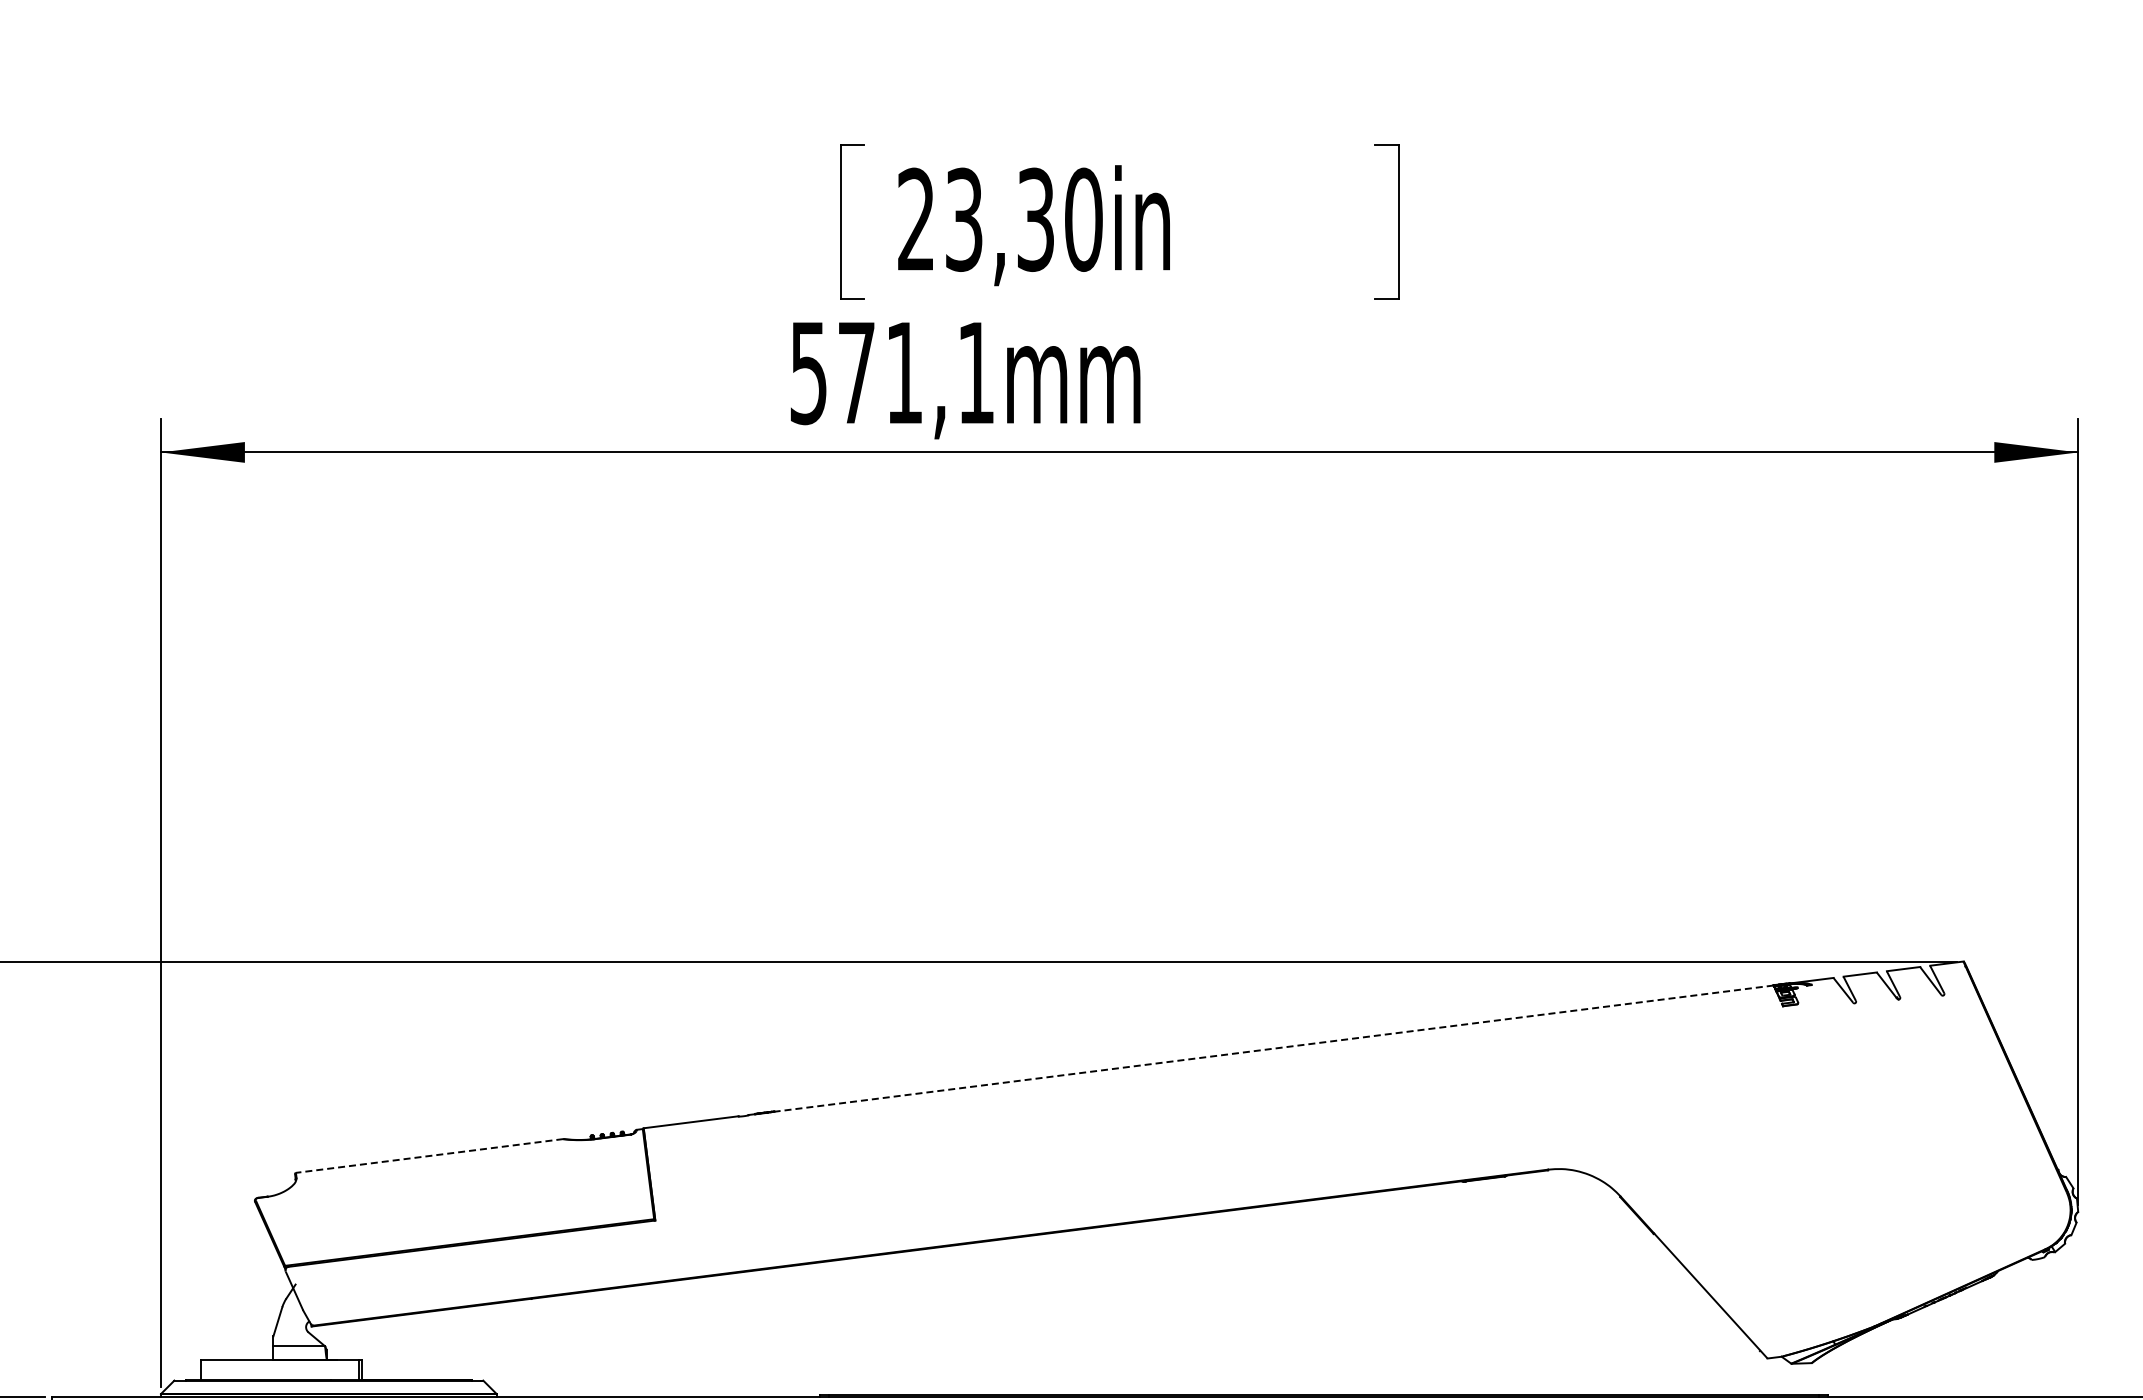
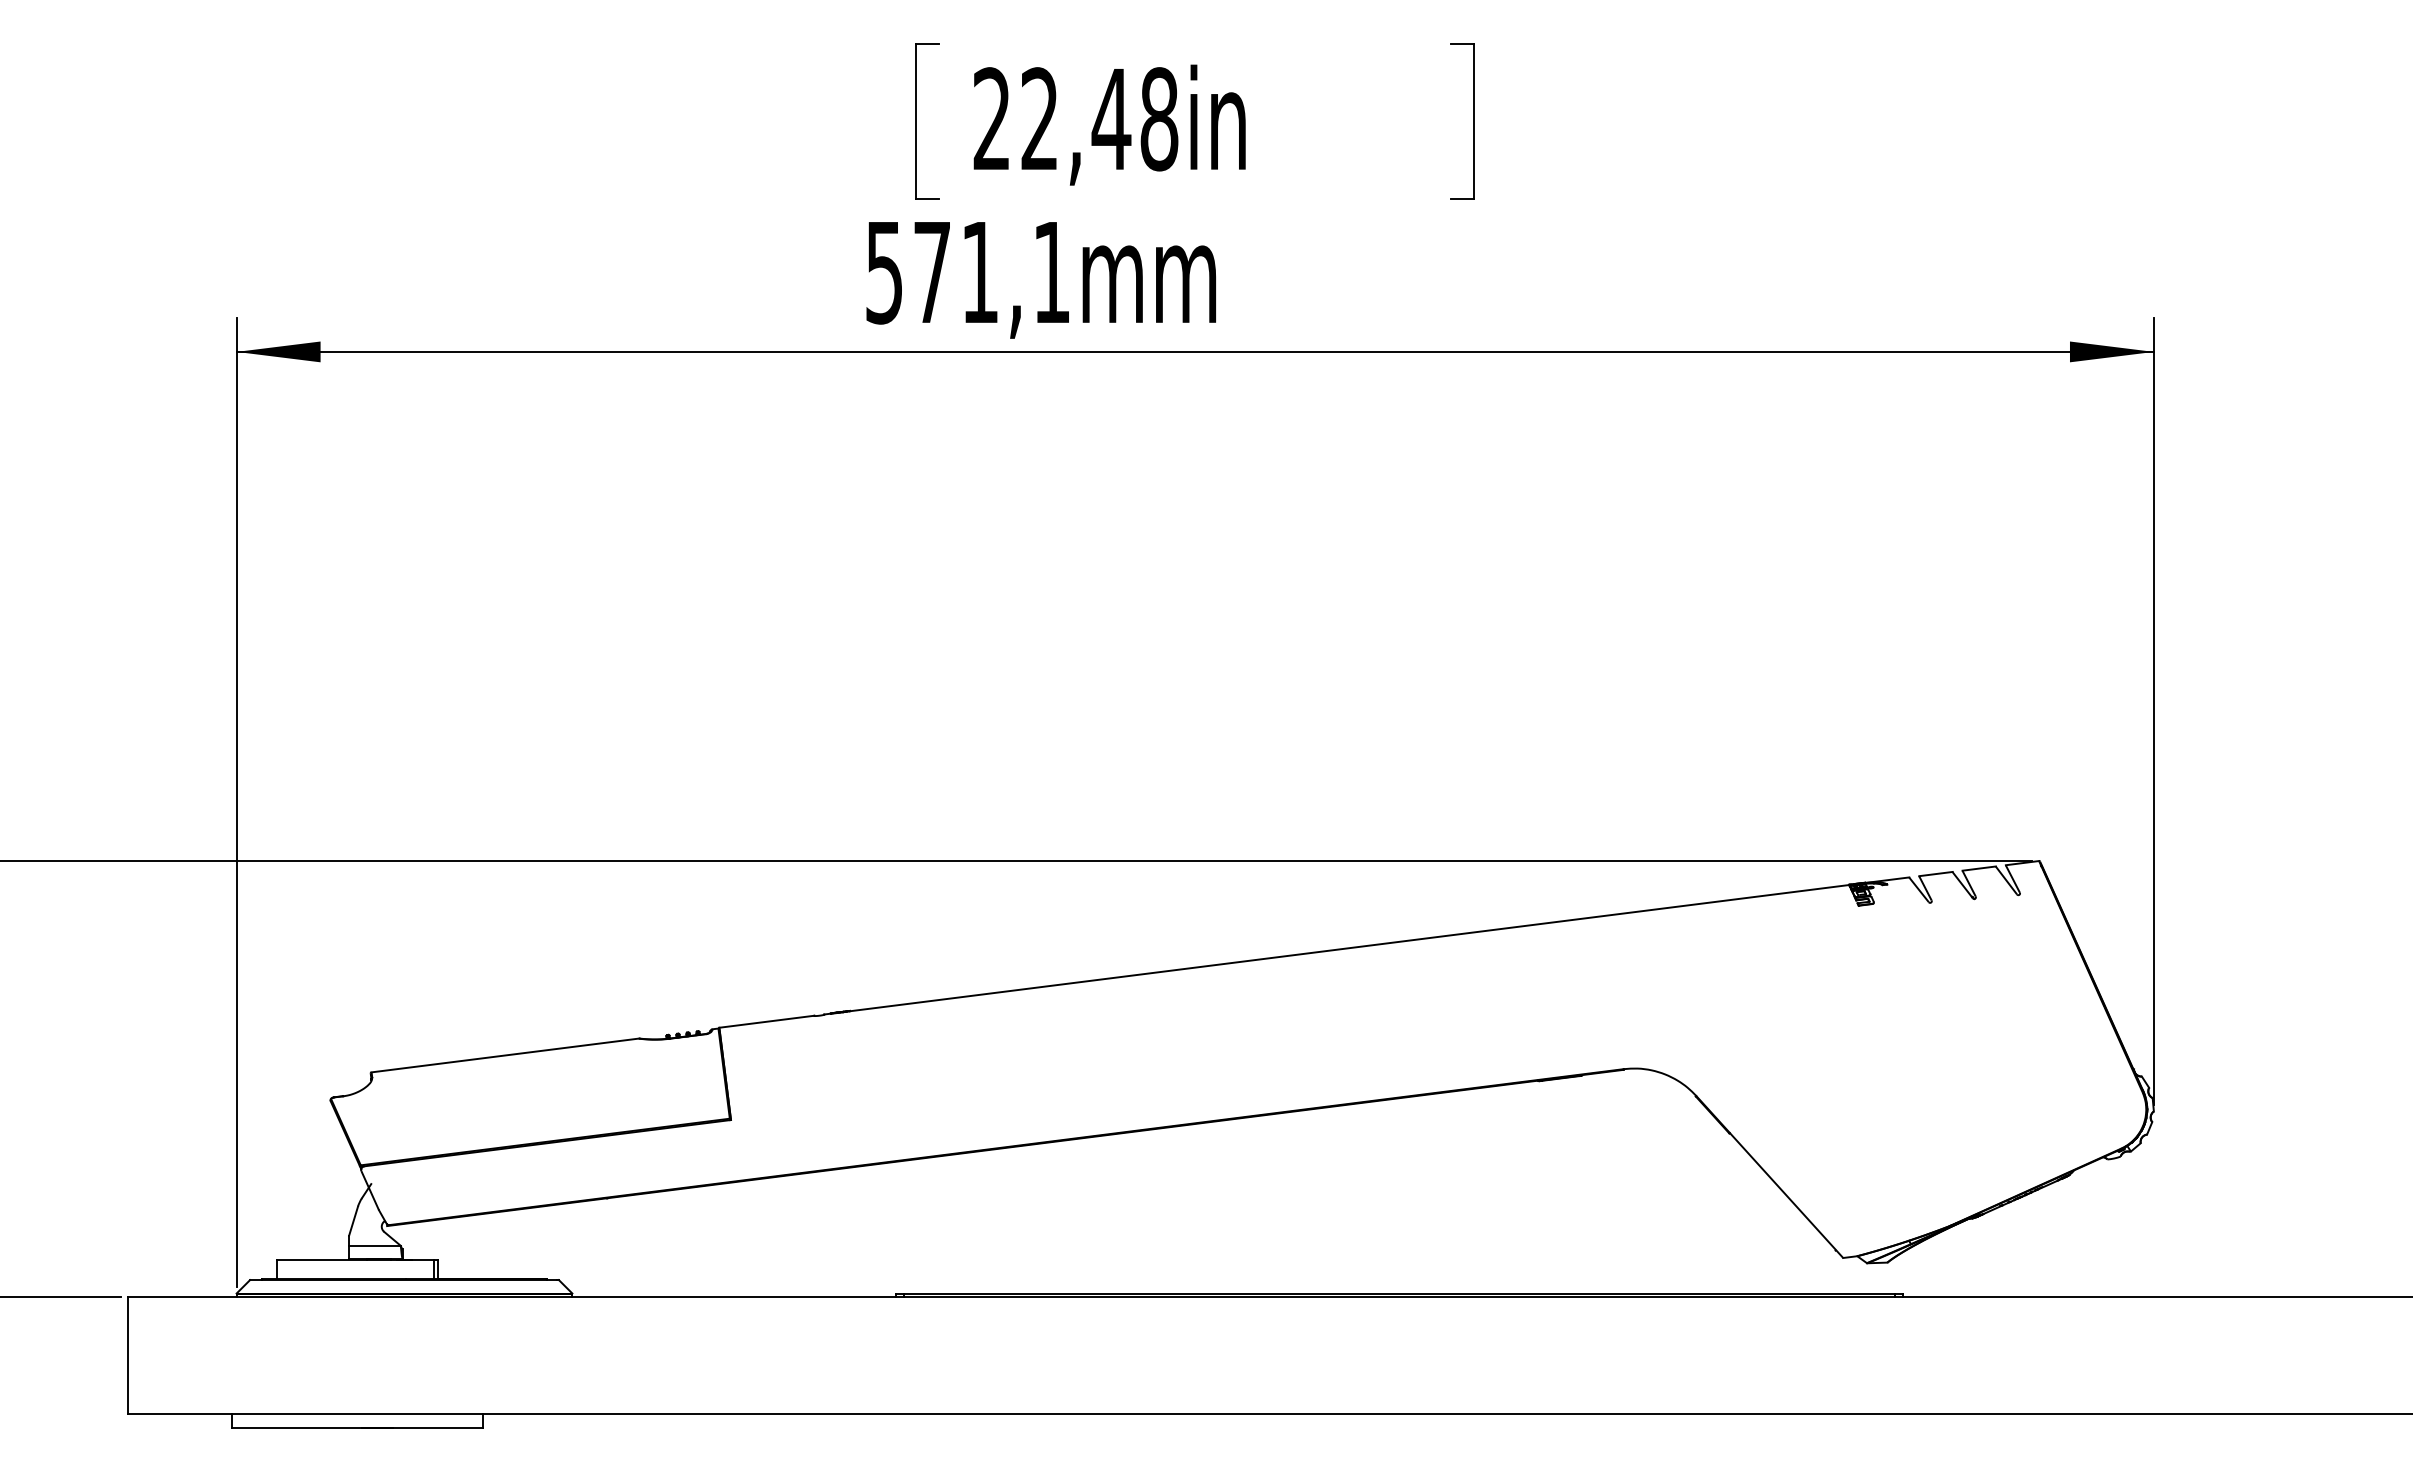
text: (1023, 220) -> (1099, 119), 23,30in -> 22,48in
line: (1273, 1049) -> (1349, 948), dashed -> solid
line: (429, 1156) -> (505, 1055), dashed -> solid

